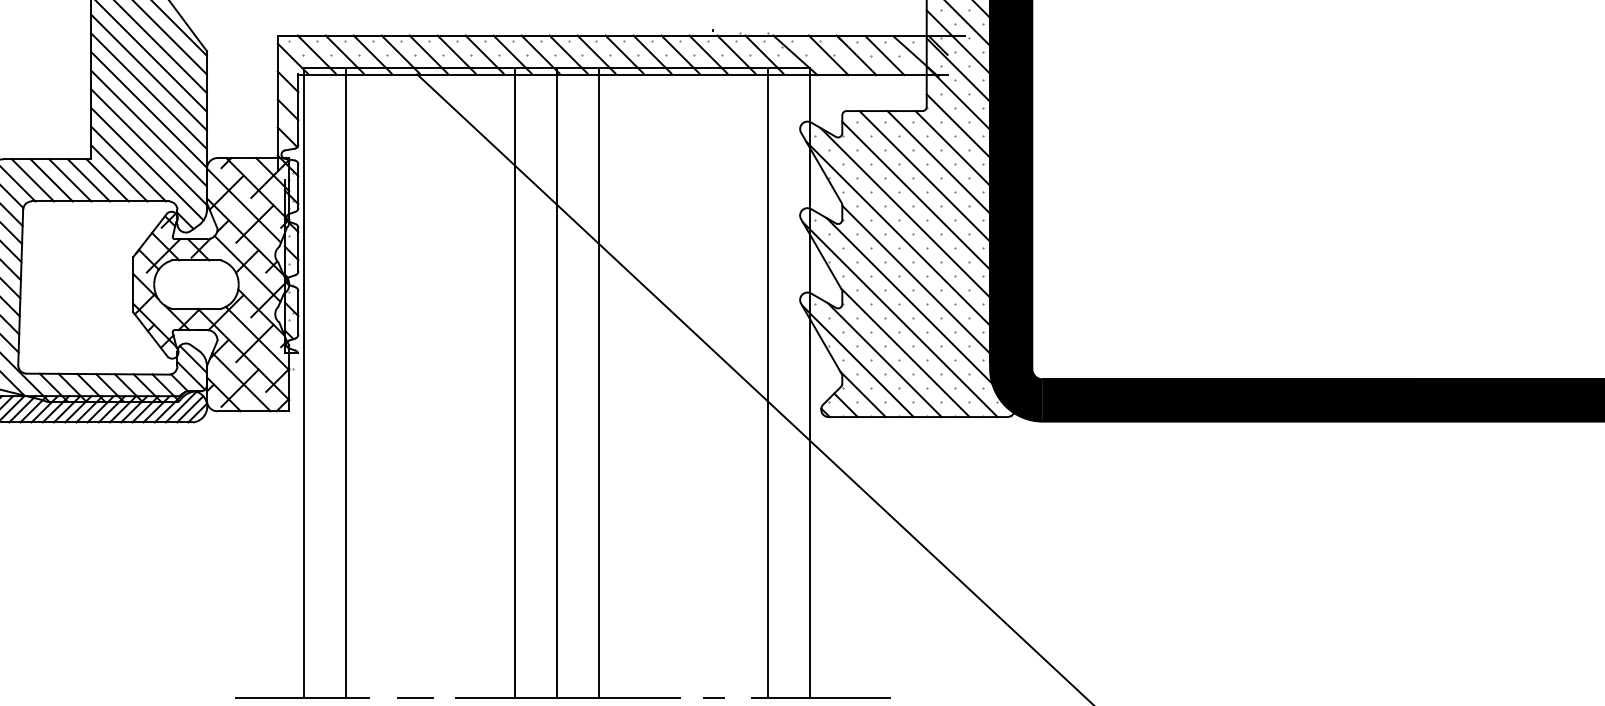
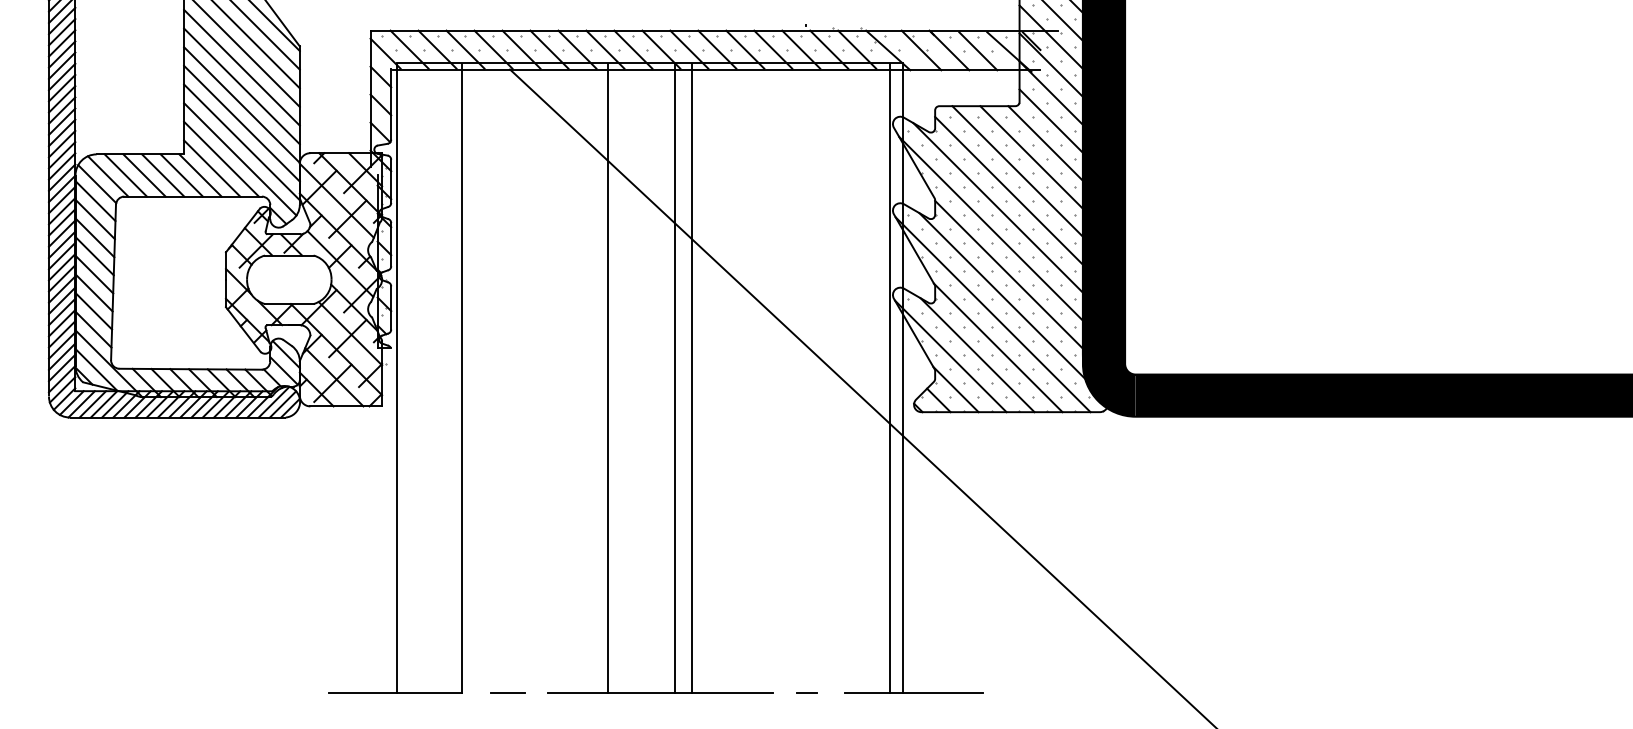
line: (345, 383) -> (461, 378), moved
line: (556, 383) -> (674, 378), moved
line: (767, 383) -> (889, 378), moved

